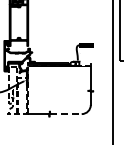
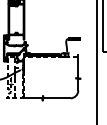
line: (66, 114) -> (57, 98), dashed -> solid

